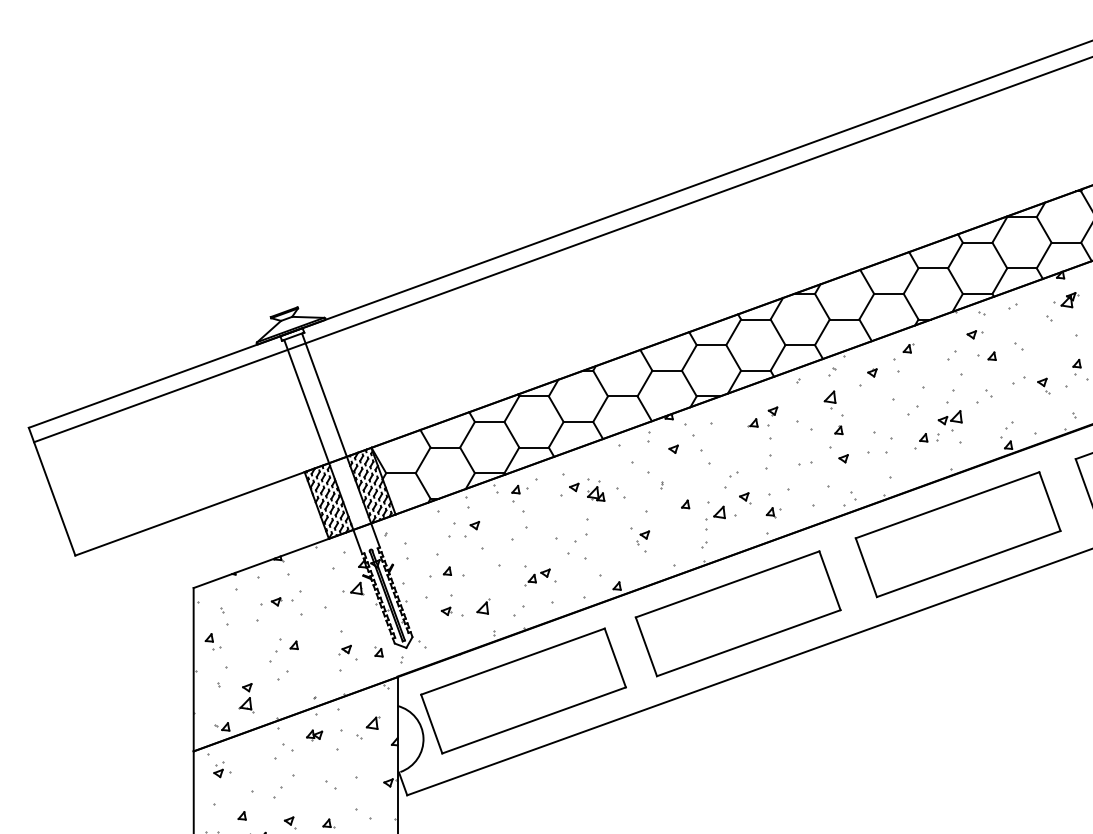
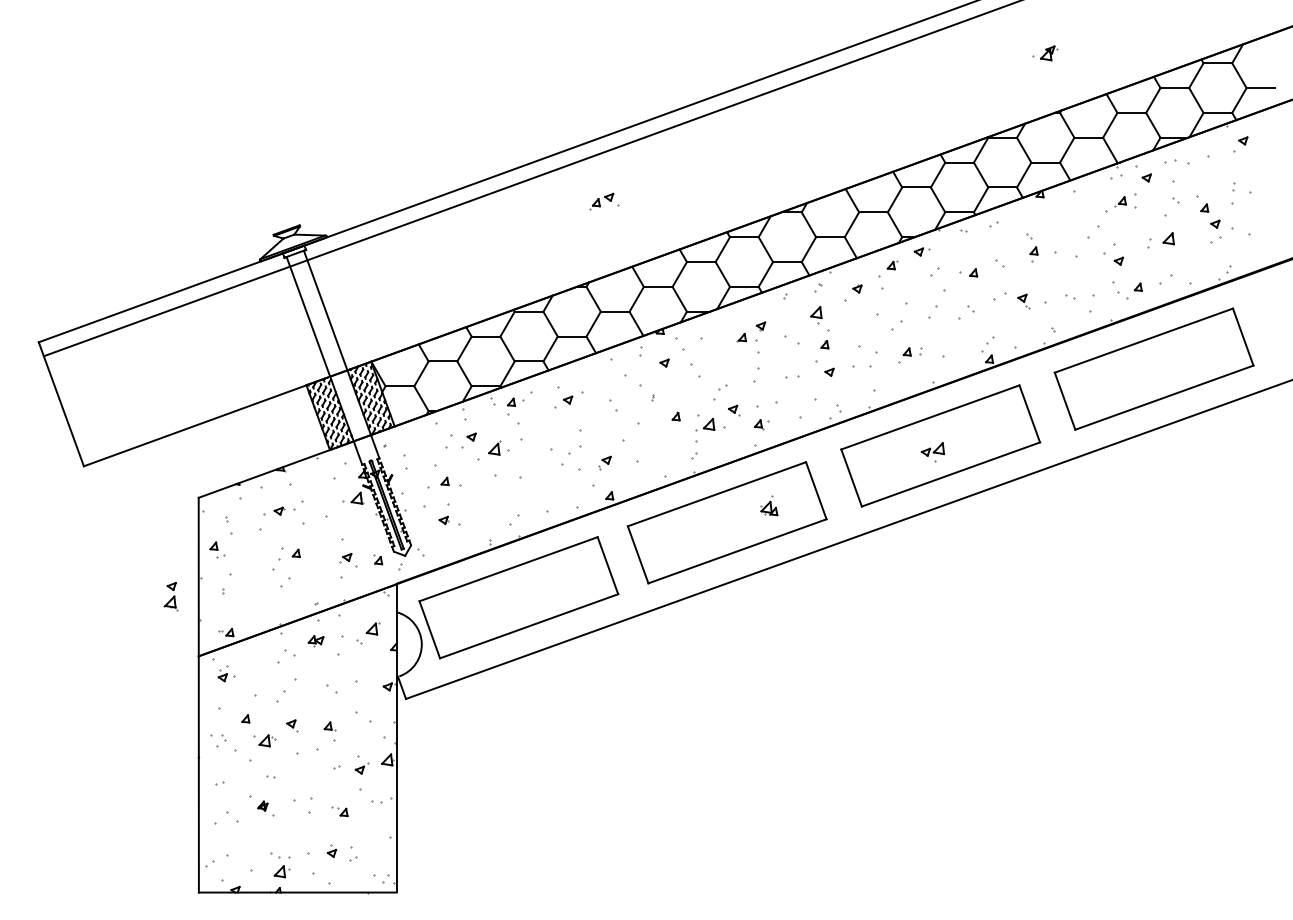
part: (1066, 300) -> (1045, 53), moved
part: (974, 334) -> (921, 251), moved
part: (1076, 367) -> (1033, 254), moved
part: (949, 420) -> (932, 452), moved
part: (596, 490) -> (769, 505), moved
part: (642, 537) -> (604, 462), moved
part: (540, 577) -> (604, 201), moved
part: (482, 606) -> (494, 447), moved
part: (245, 697) -> (170, 596), moved

